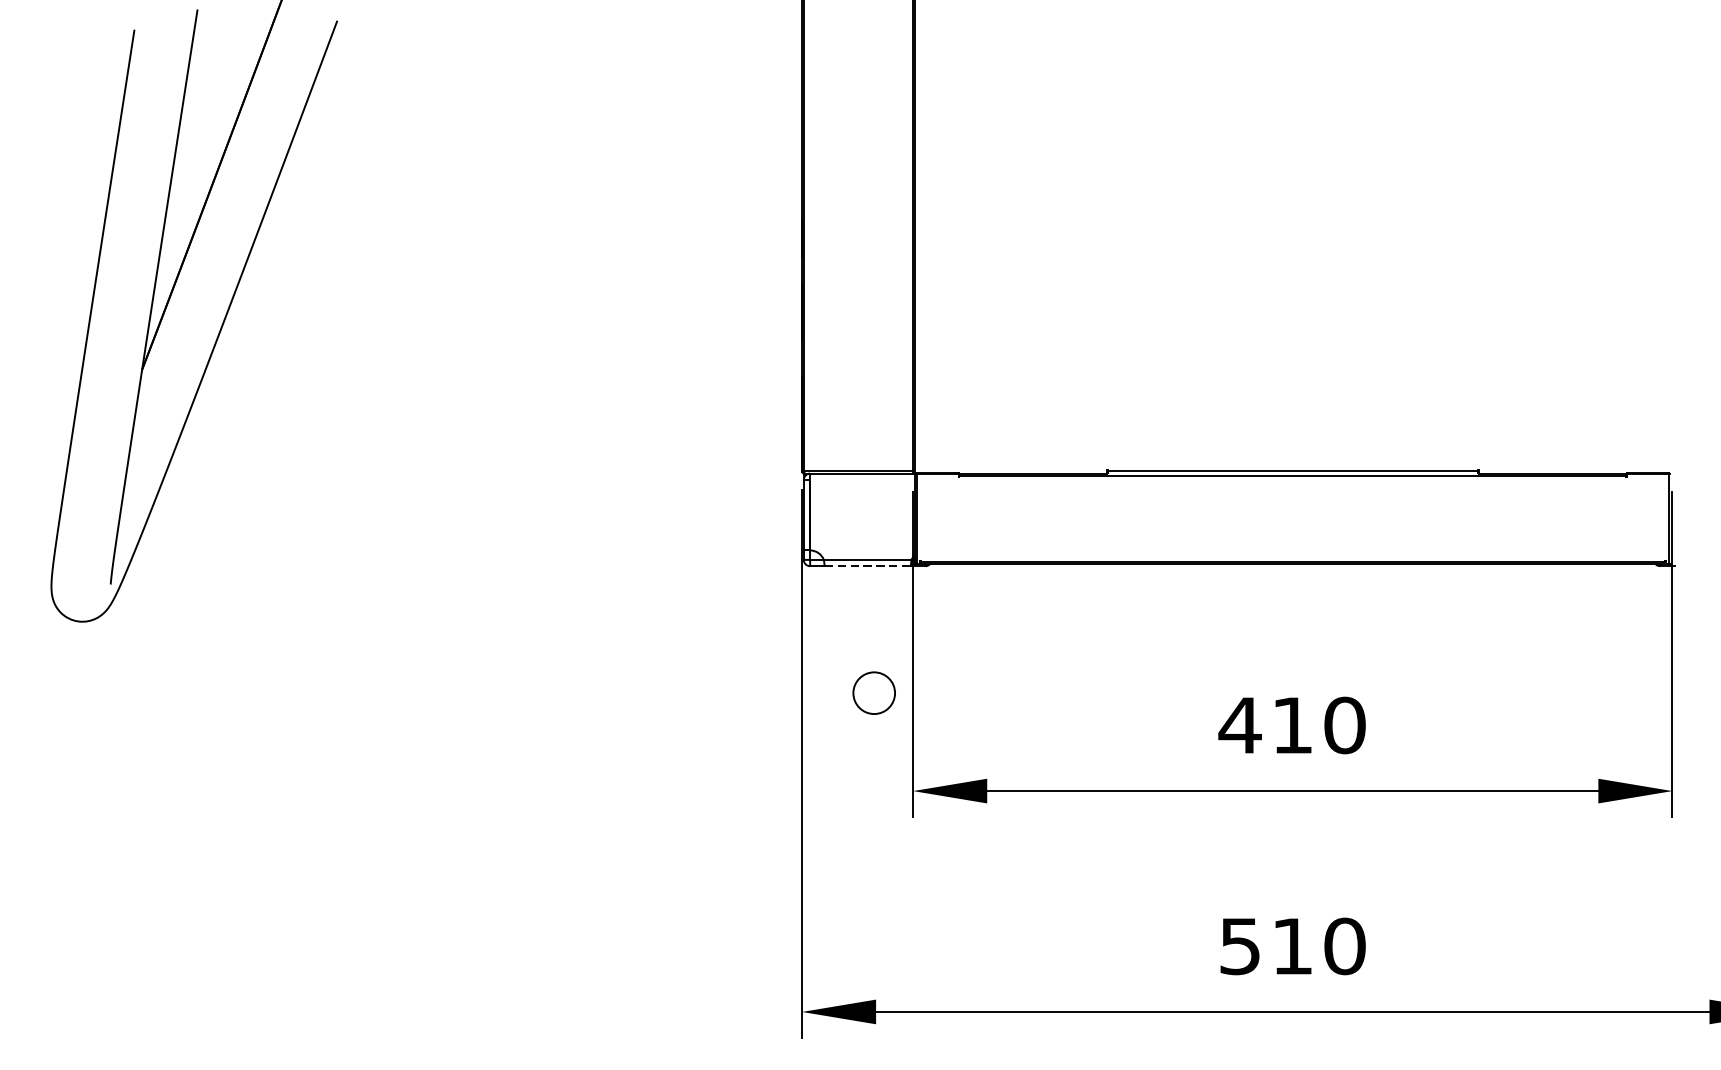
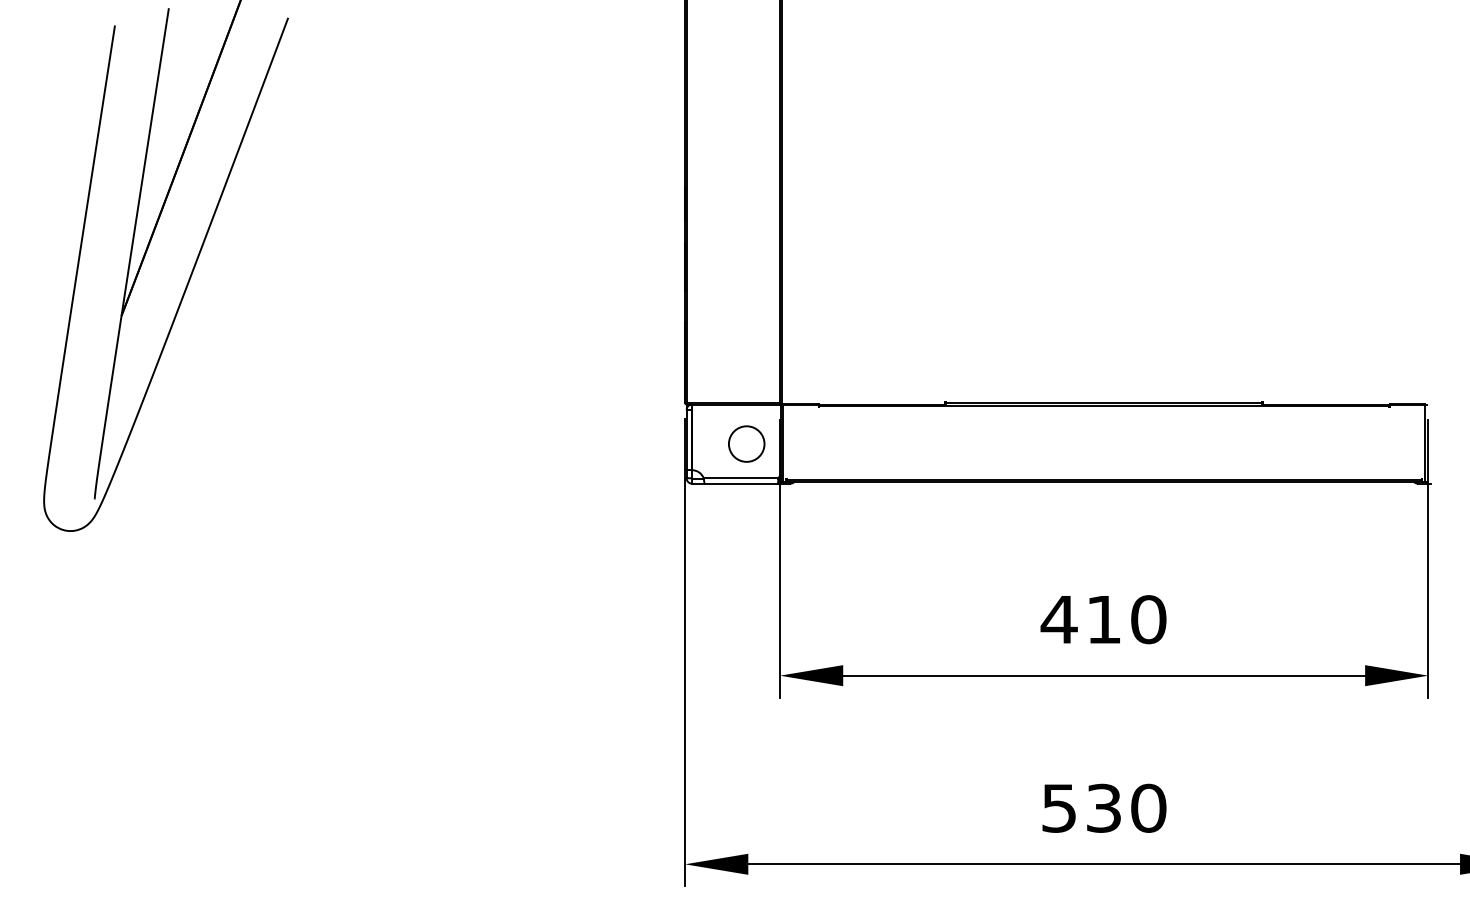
line: (868, 566) -> (741, 483), dashed -> solid
circle: (873, 692) -> (746, 443), moved
text: (1292, 945) -> (1103, 807), 510 -> 530

